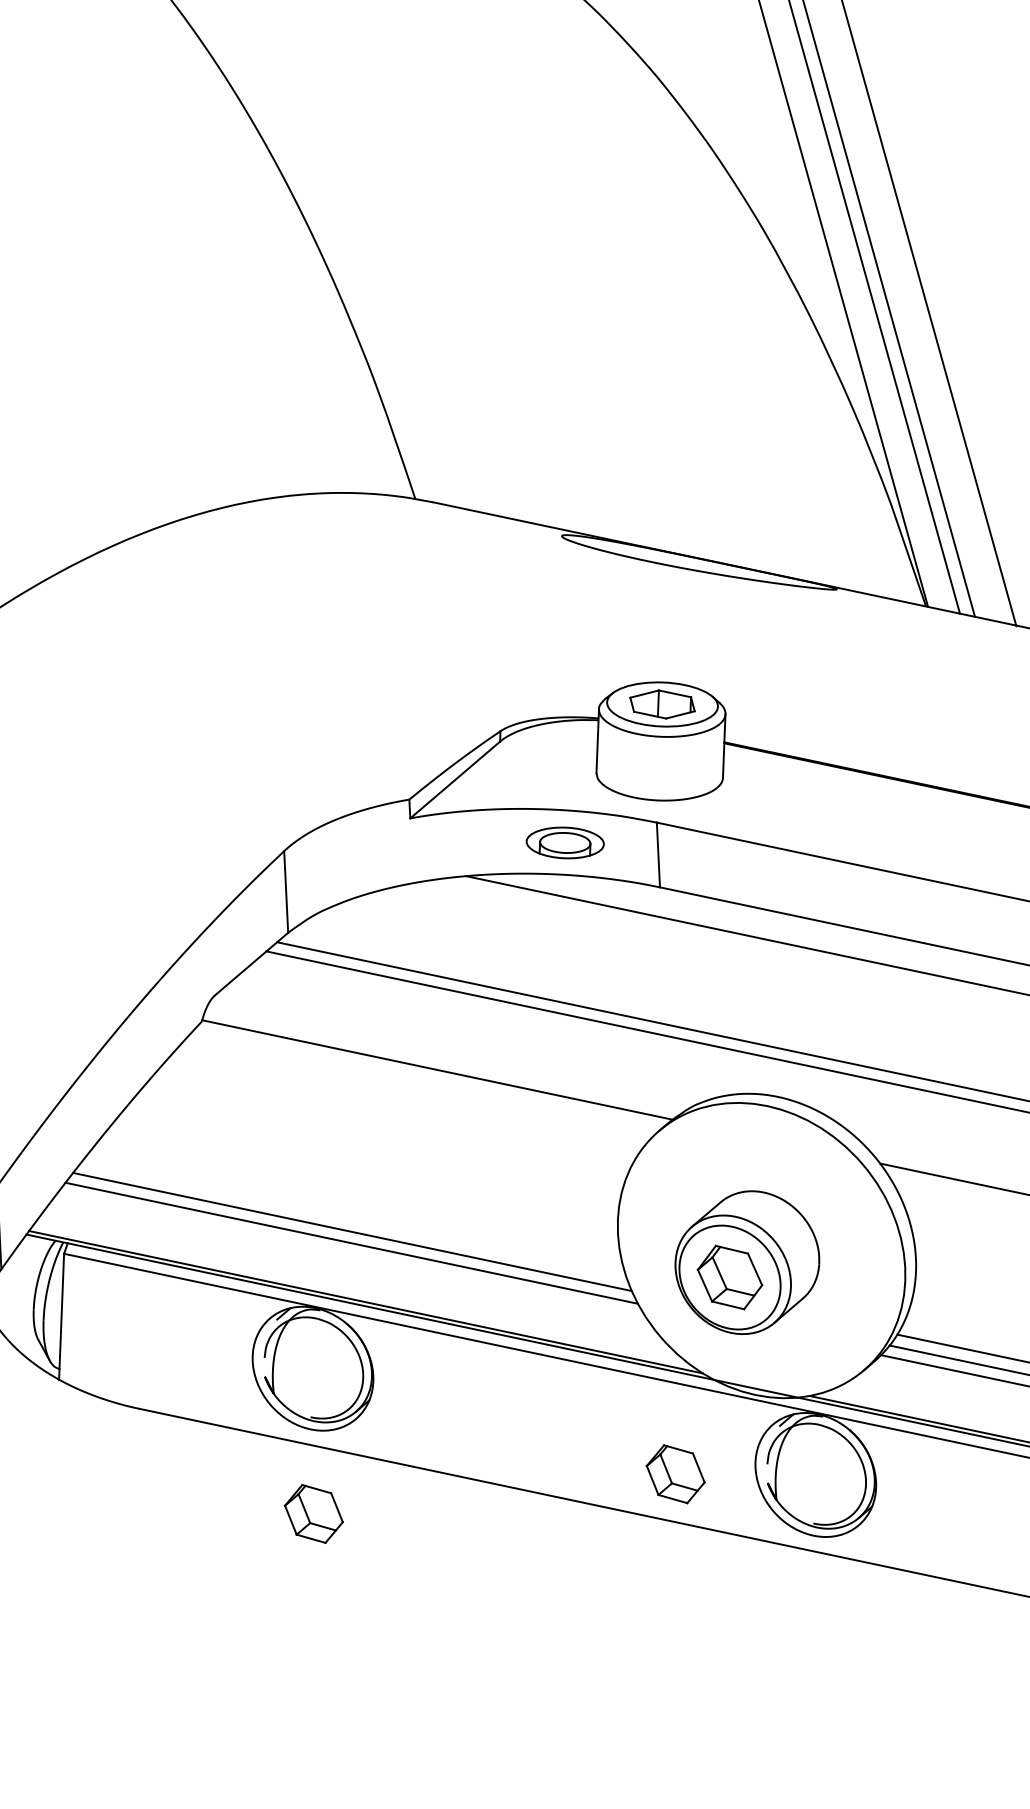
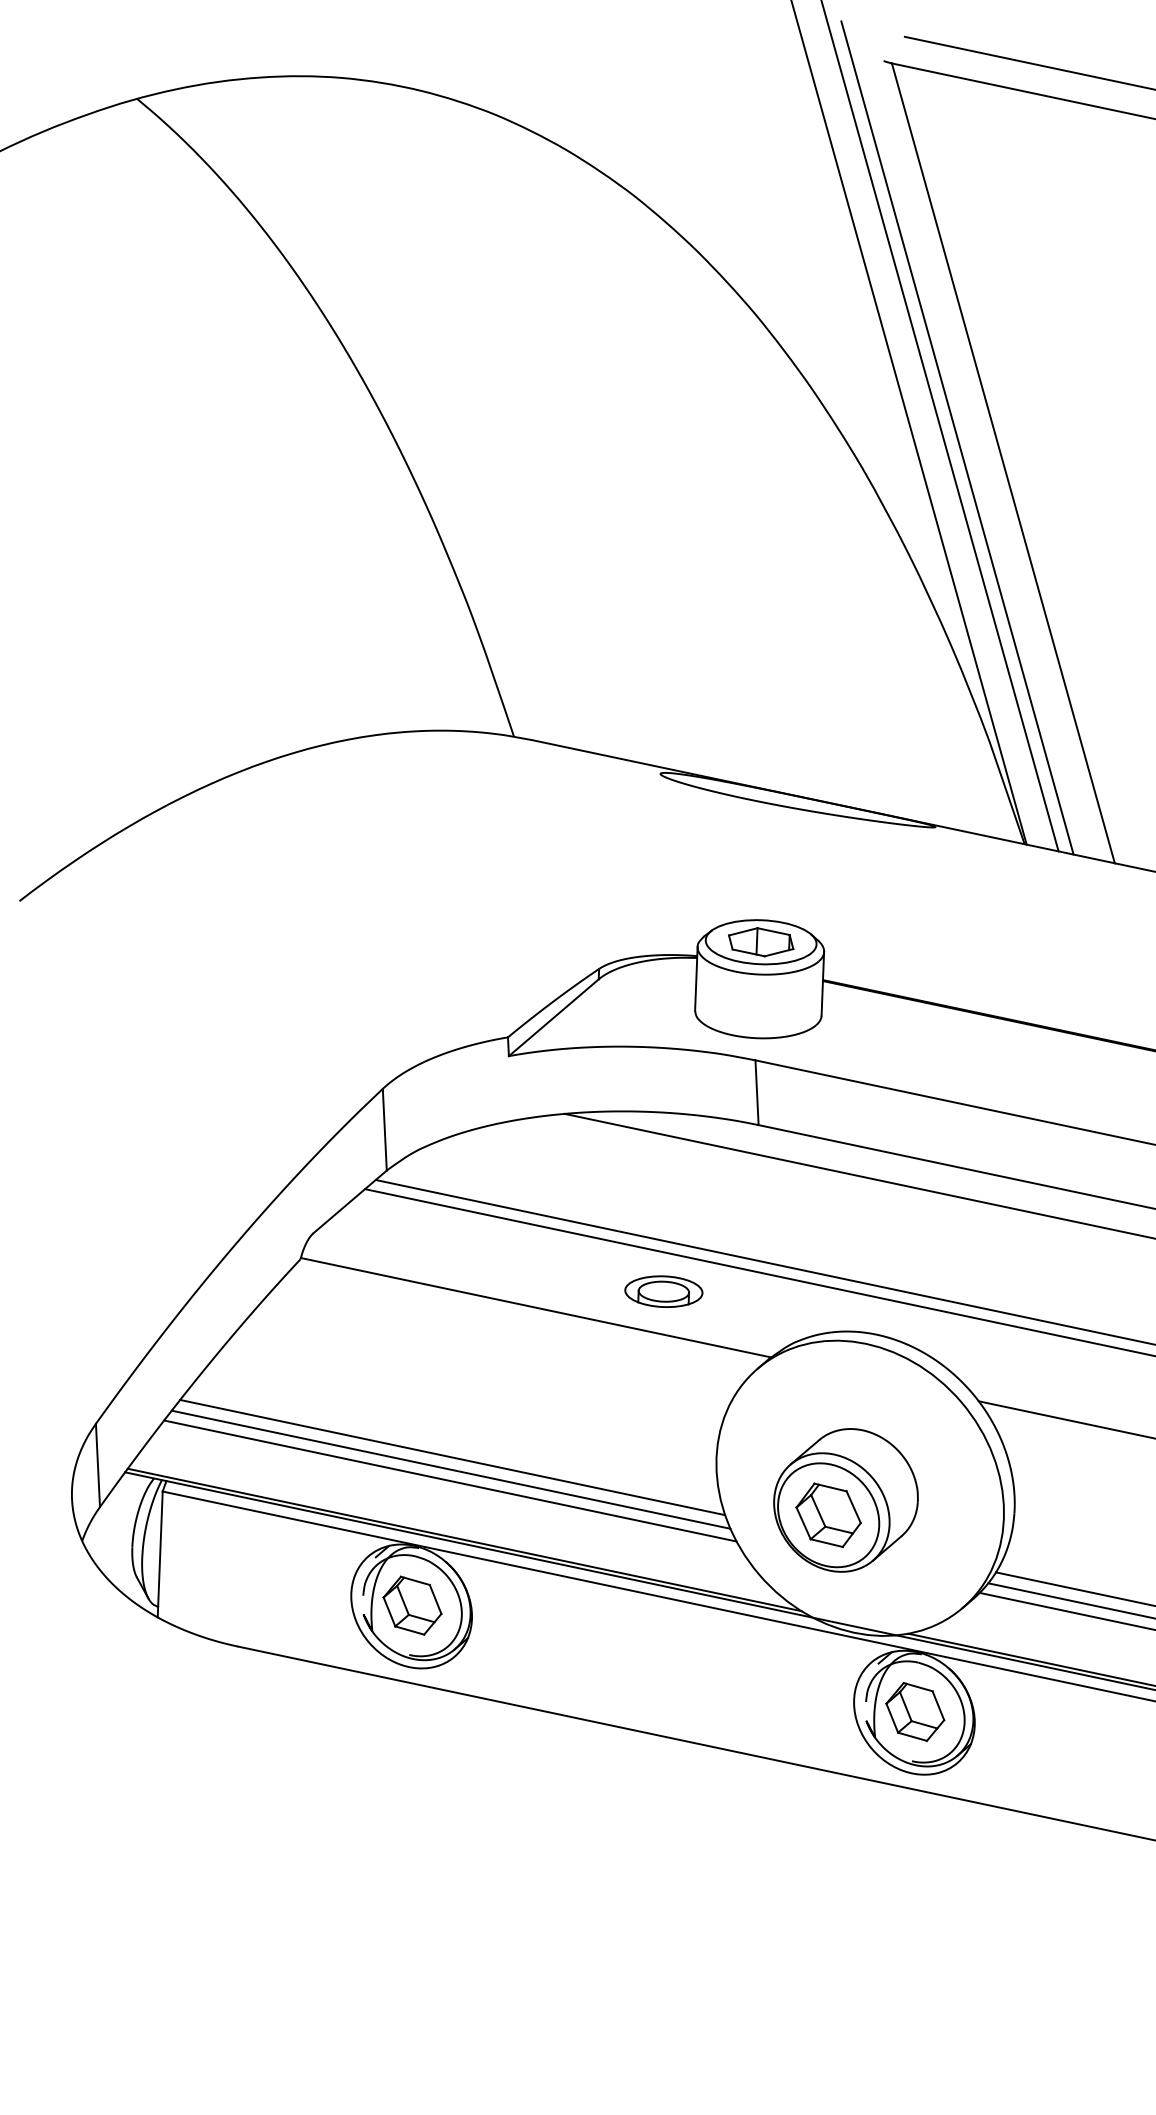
part: (564, 842) -> (663, 1291), moved
line: (353, 1219) -> (452, 1457), added
part: (675, 1473) -> (915, 1711), moved
part: (313, 1513) -> (412, 1605), moved

